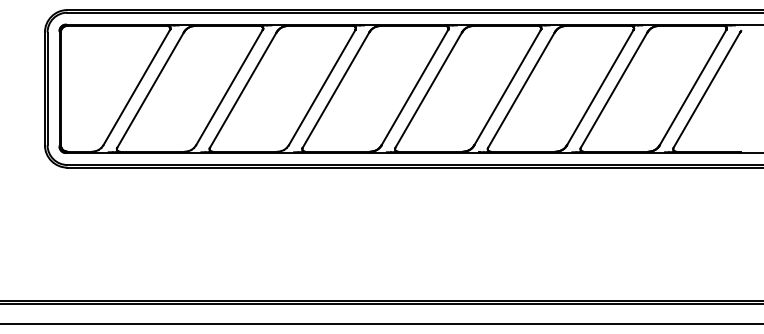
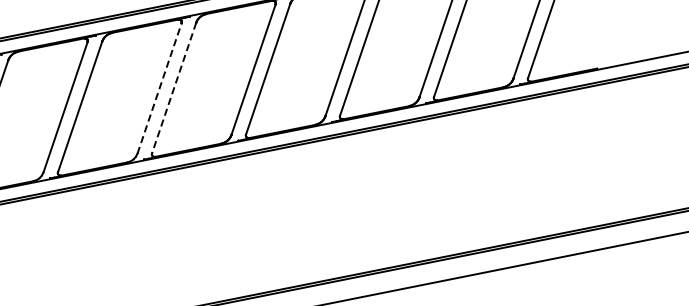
line: (322, 87) -> (159, 88), solid -> dashed
line: (335, 90) -> (173, 88), solid -> dashed

